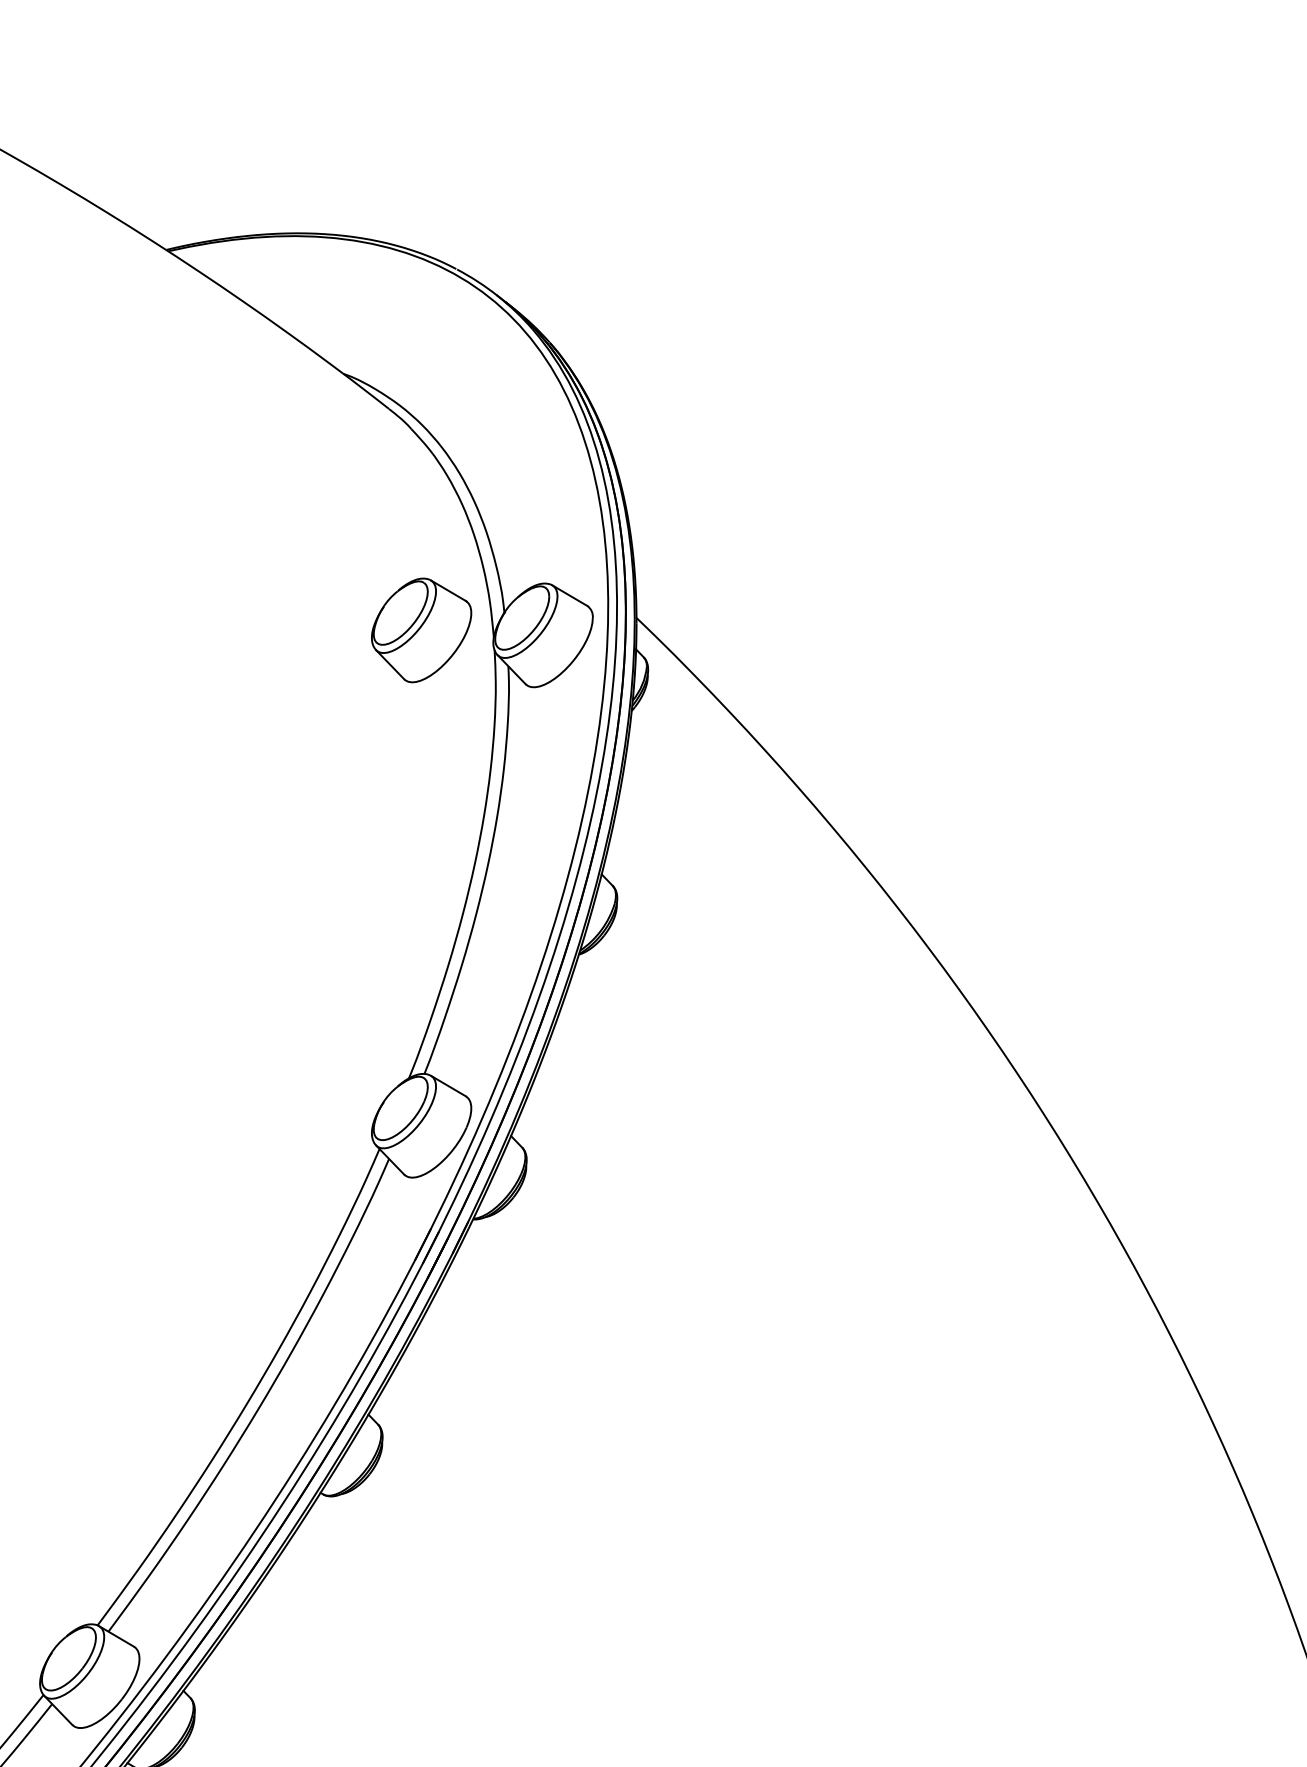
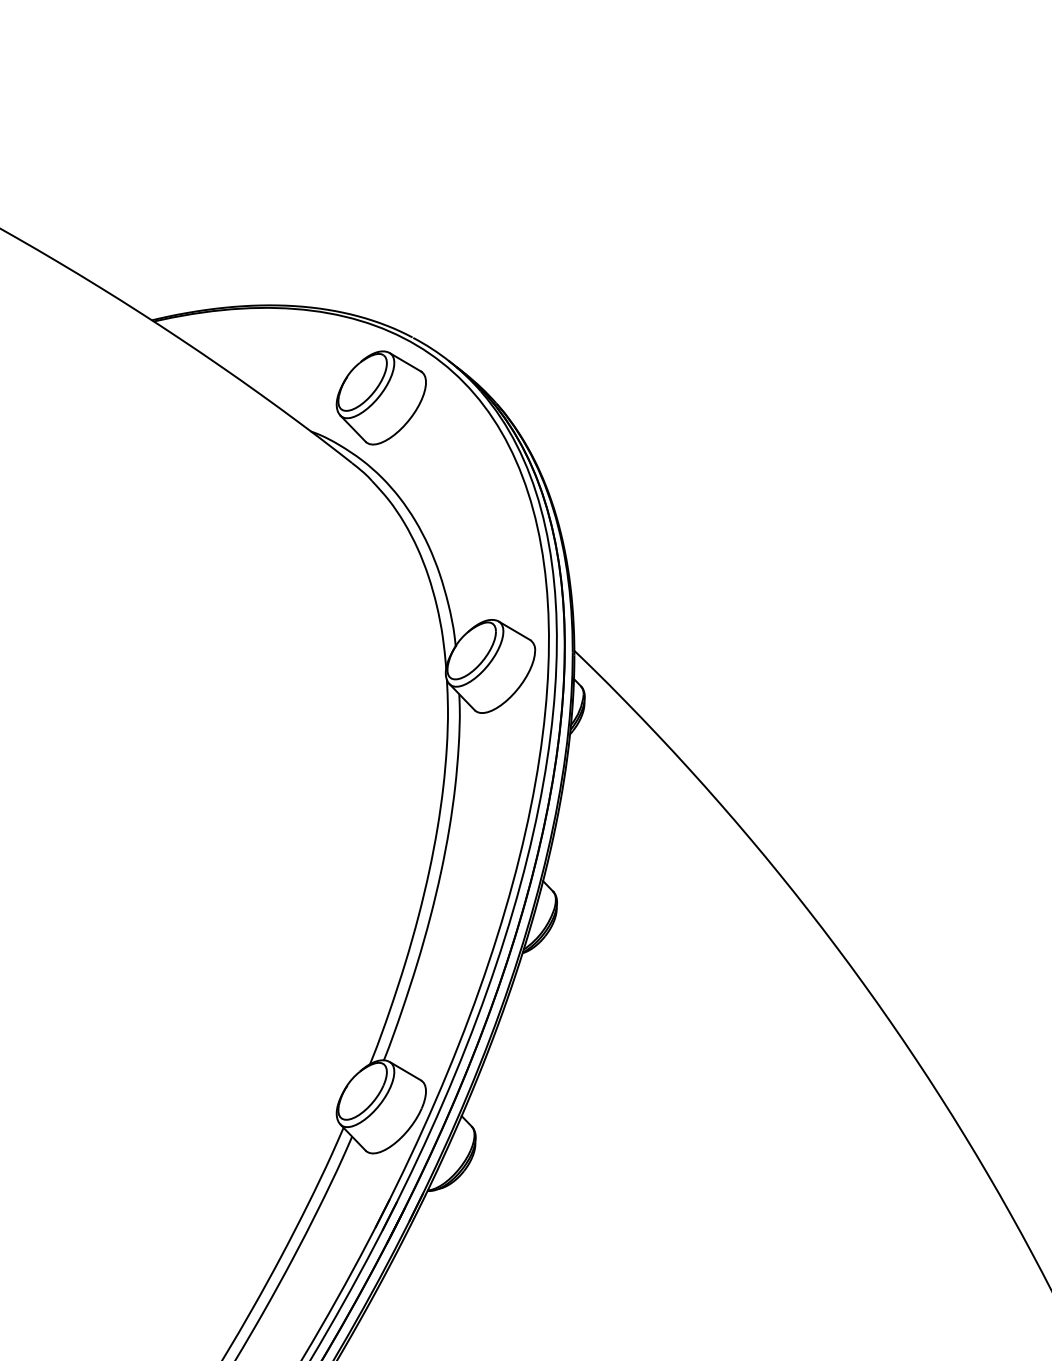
part: (421, 630) -> (381, 398), moved

